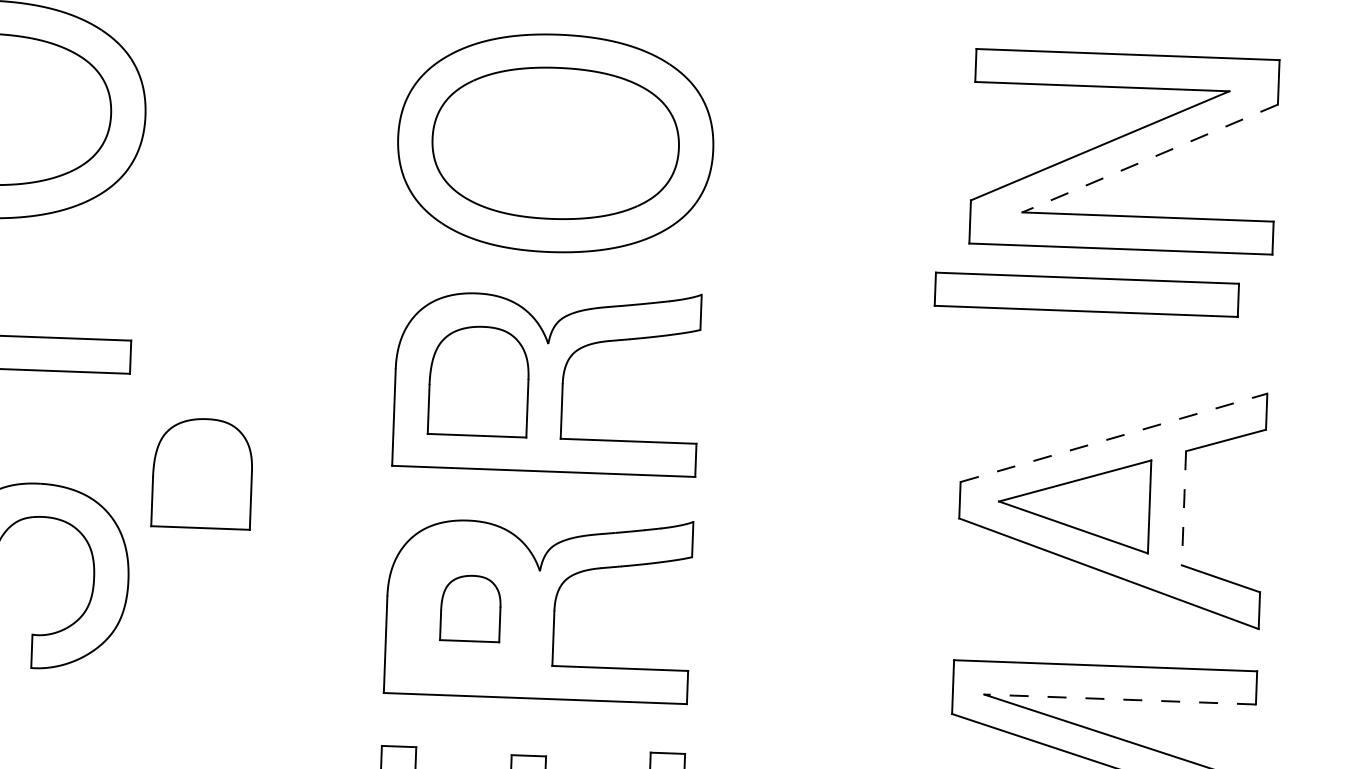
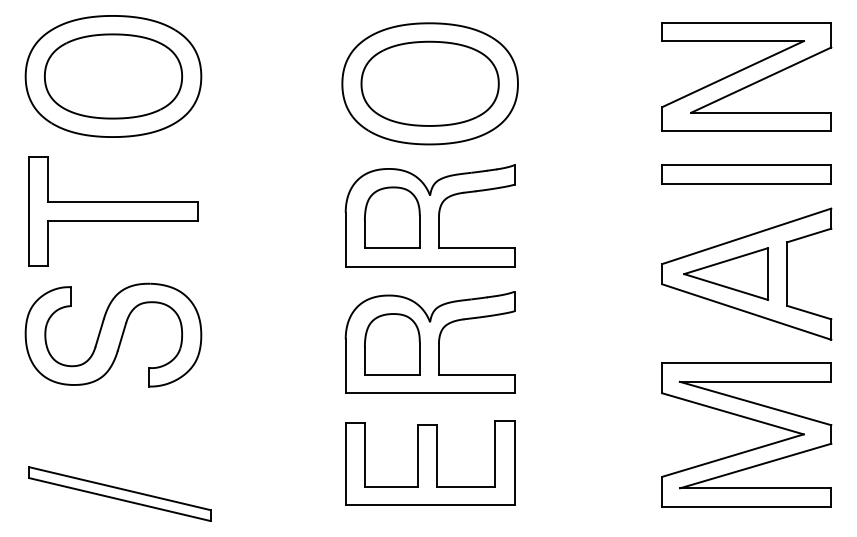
line: (1148, 159) -> (760, 80), dashed -> solid
part: (1086, 295) -> (746, 174), moved
line: (1113, 438) -> (746, 236), dashed -> solid
part: (202, 473) -> (240, 274), removed
line: (1184, 509) -> (787, 274), dashed -> solid
part: (470, 608) -> (392, 344), size x1.67
line: (1119, 698) -> (755, 381), dashed -> solid

